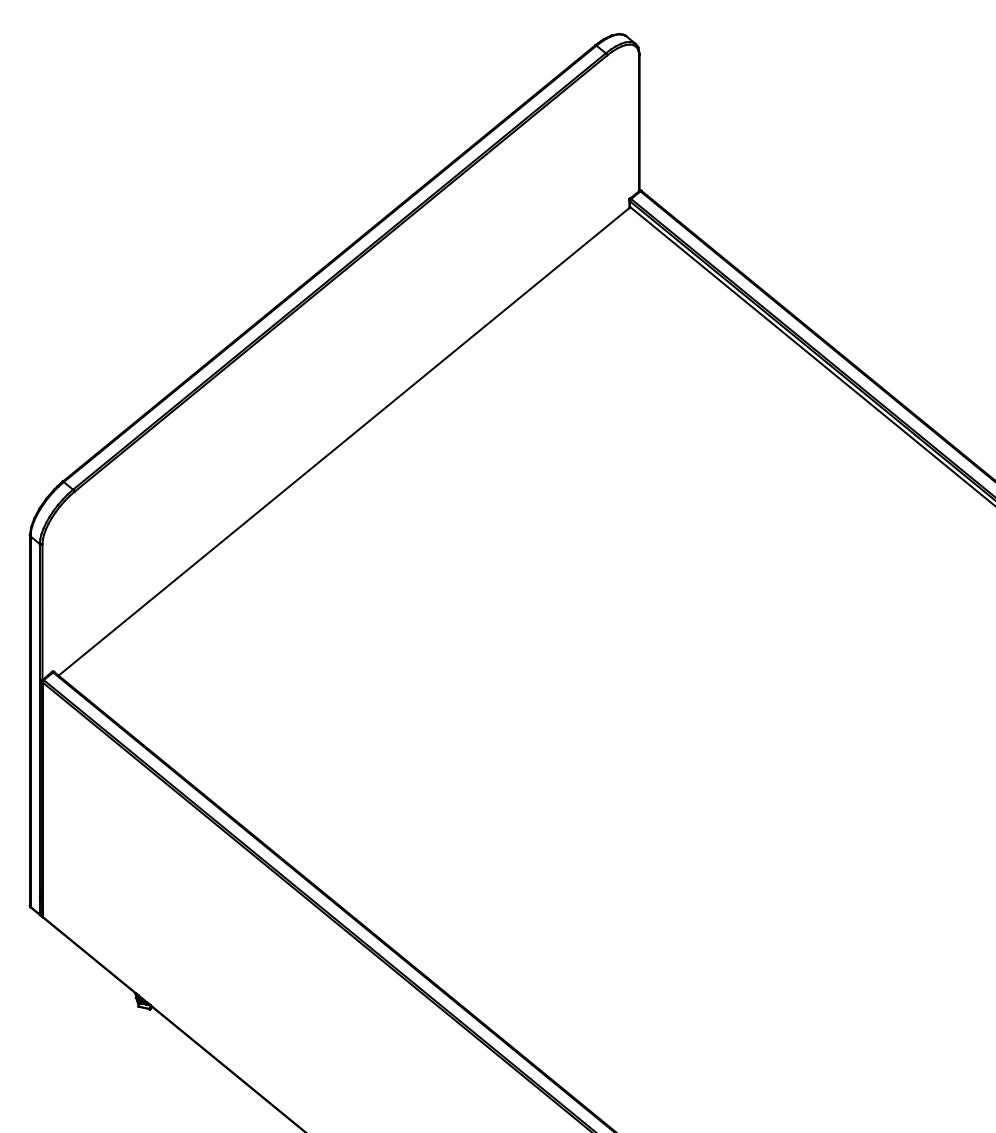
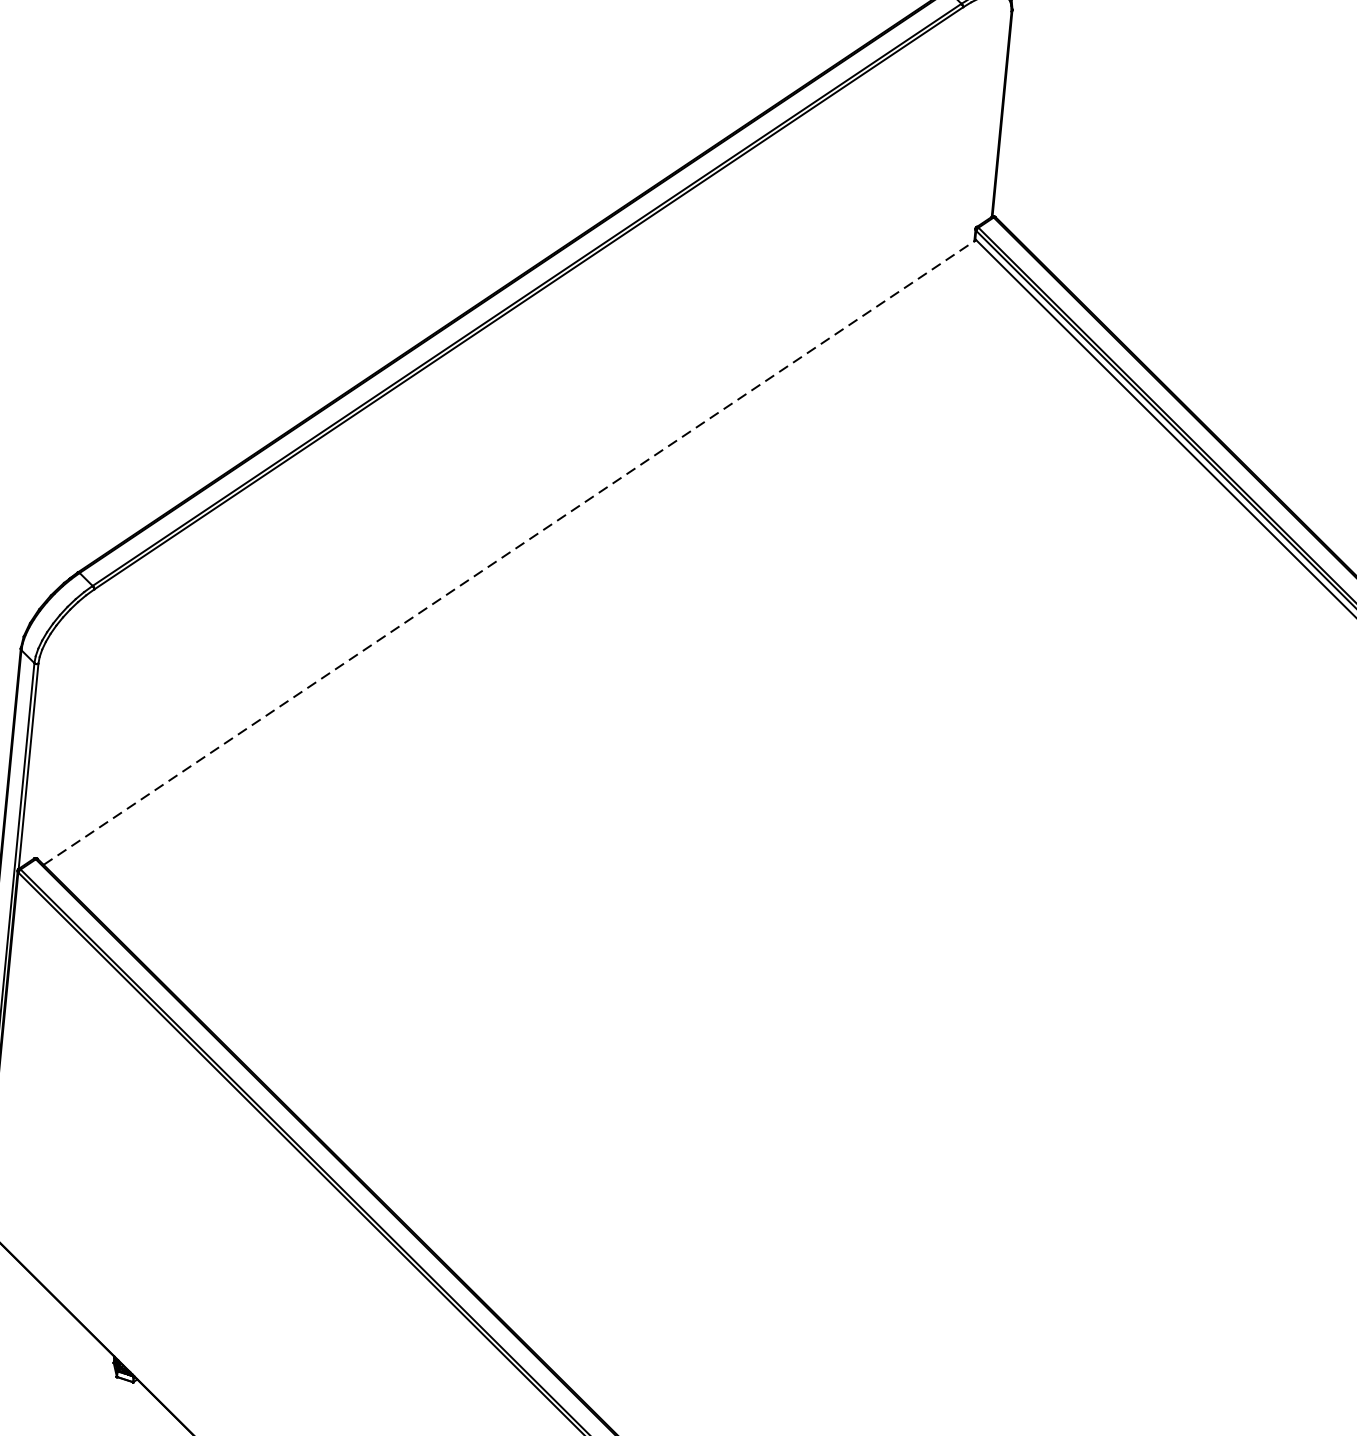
line: (343, 441) -> (508, 552), solid -> dashed

